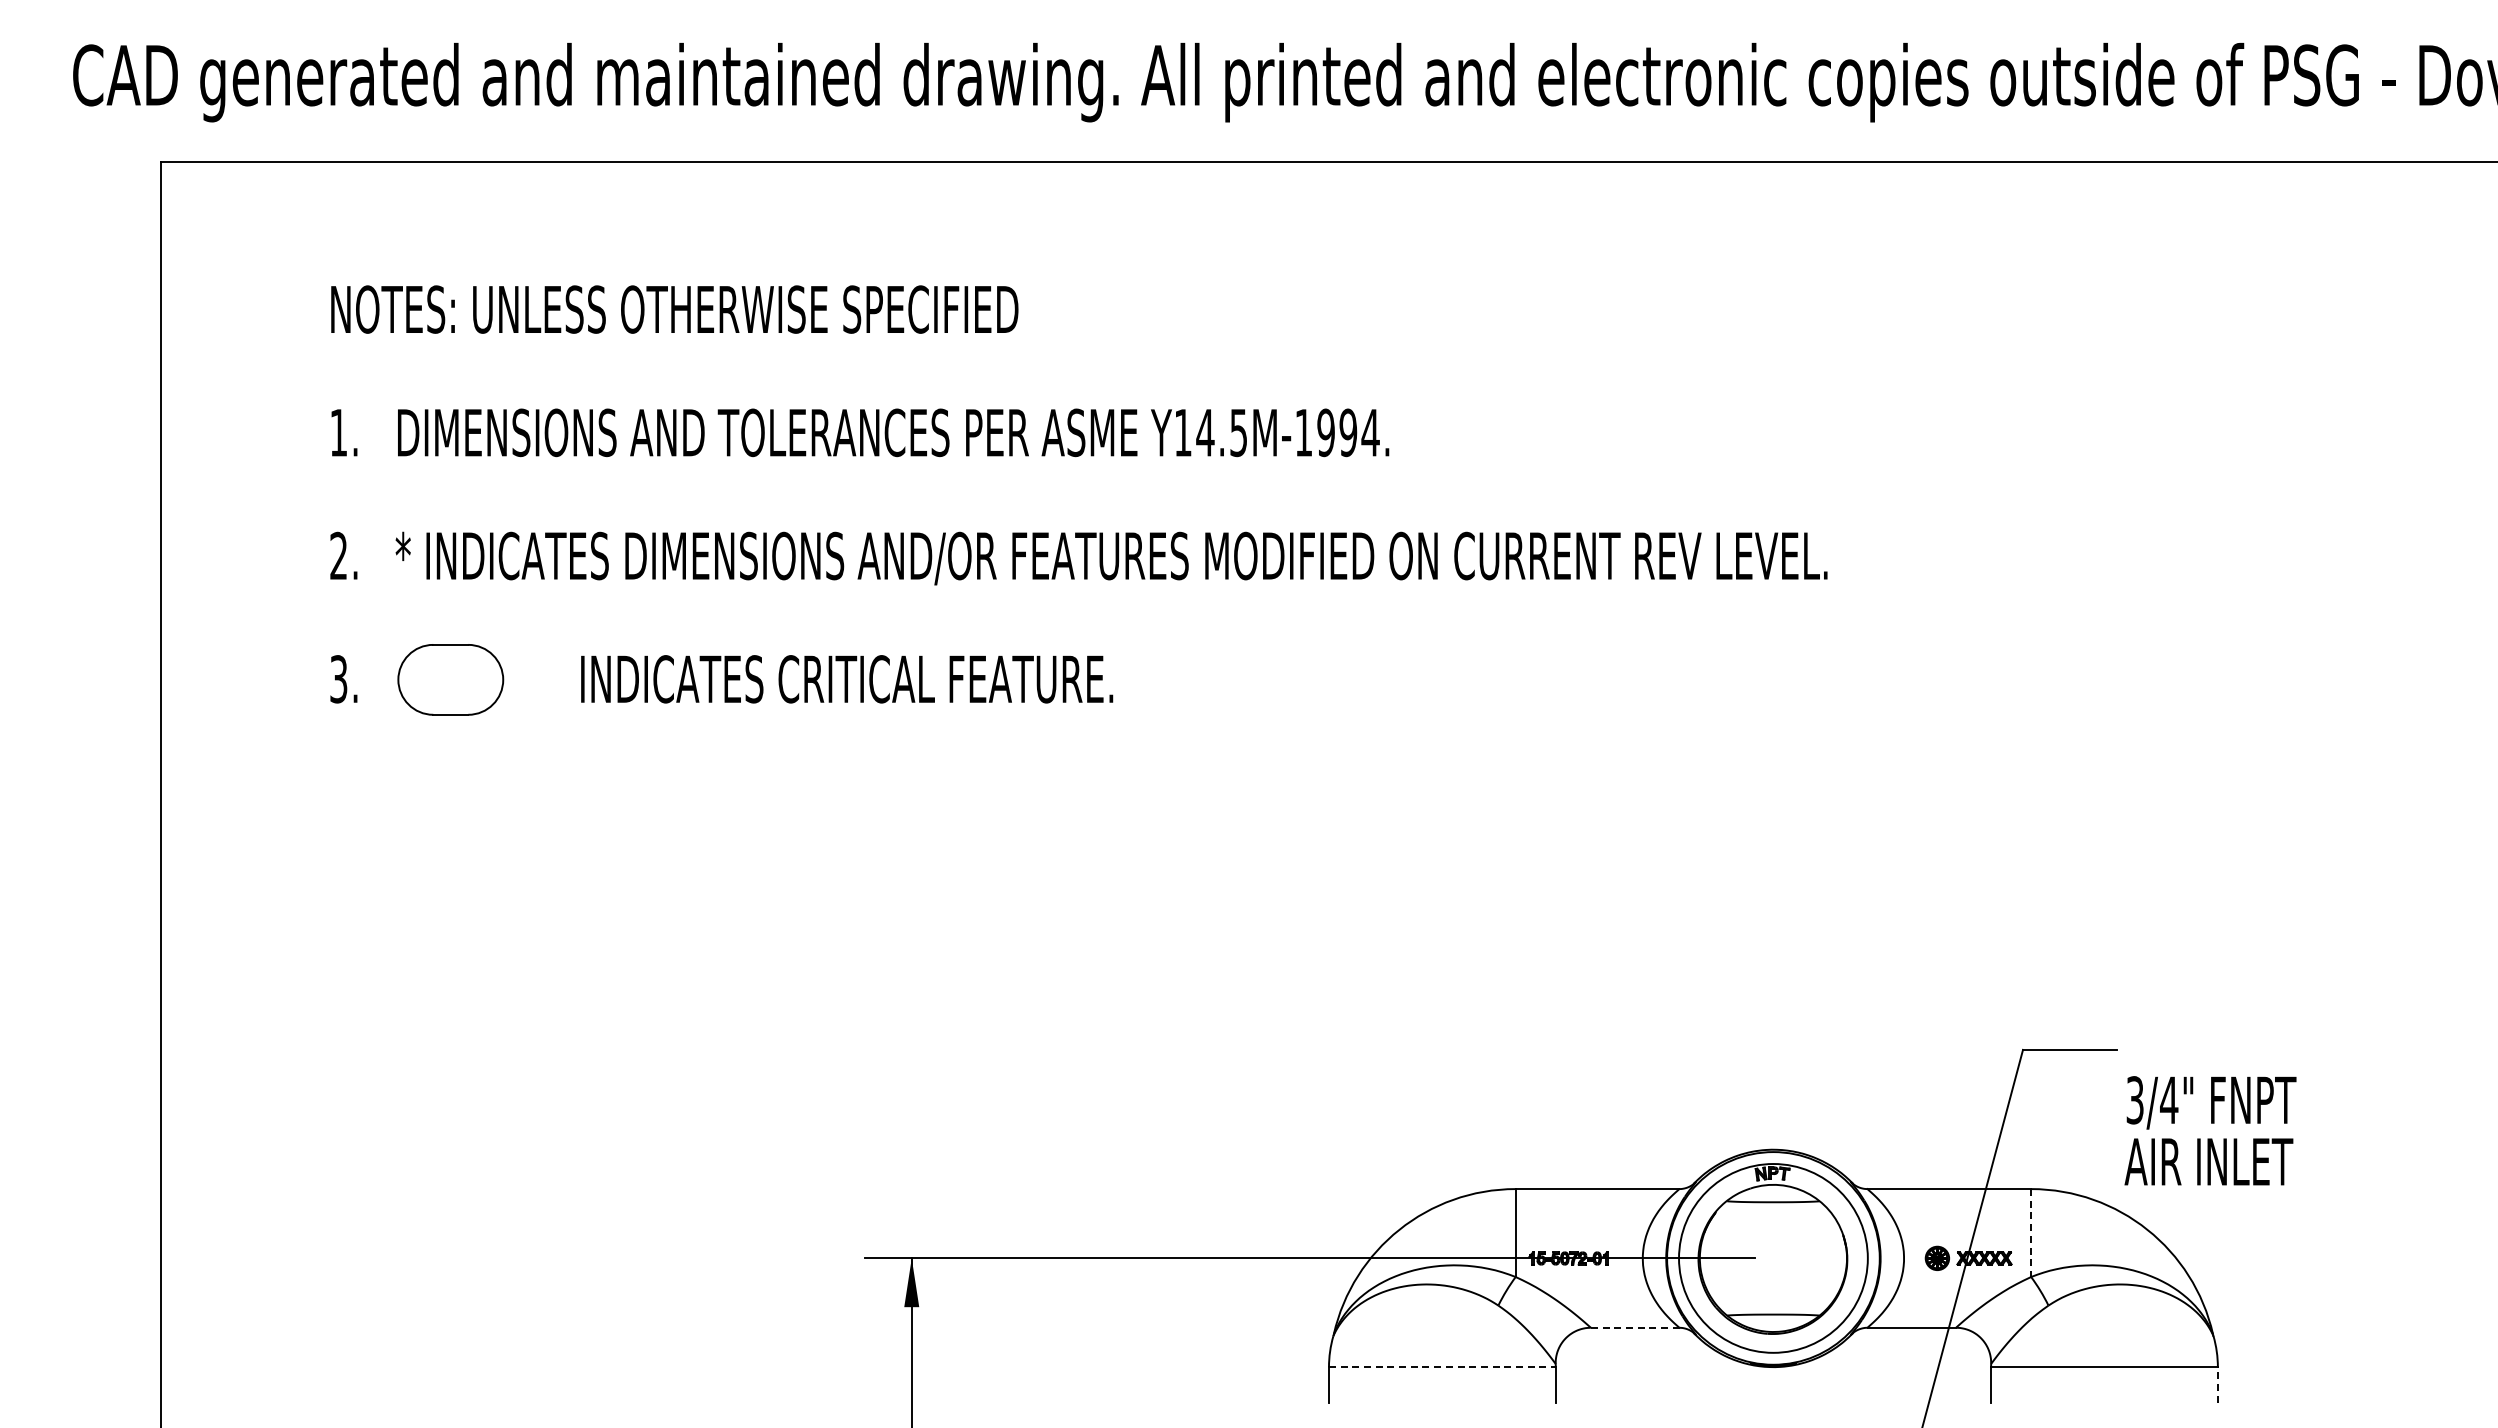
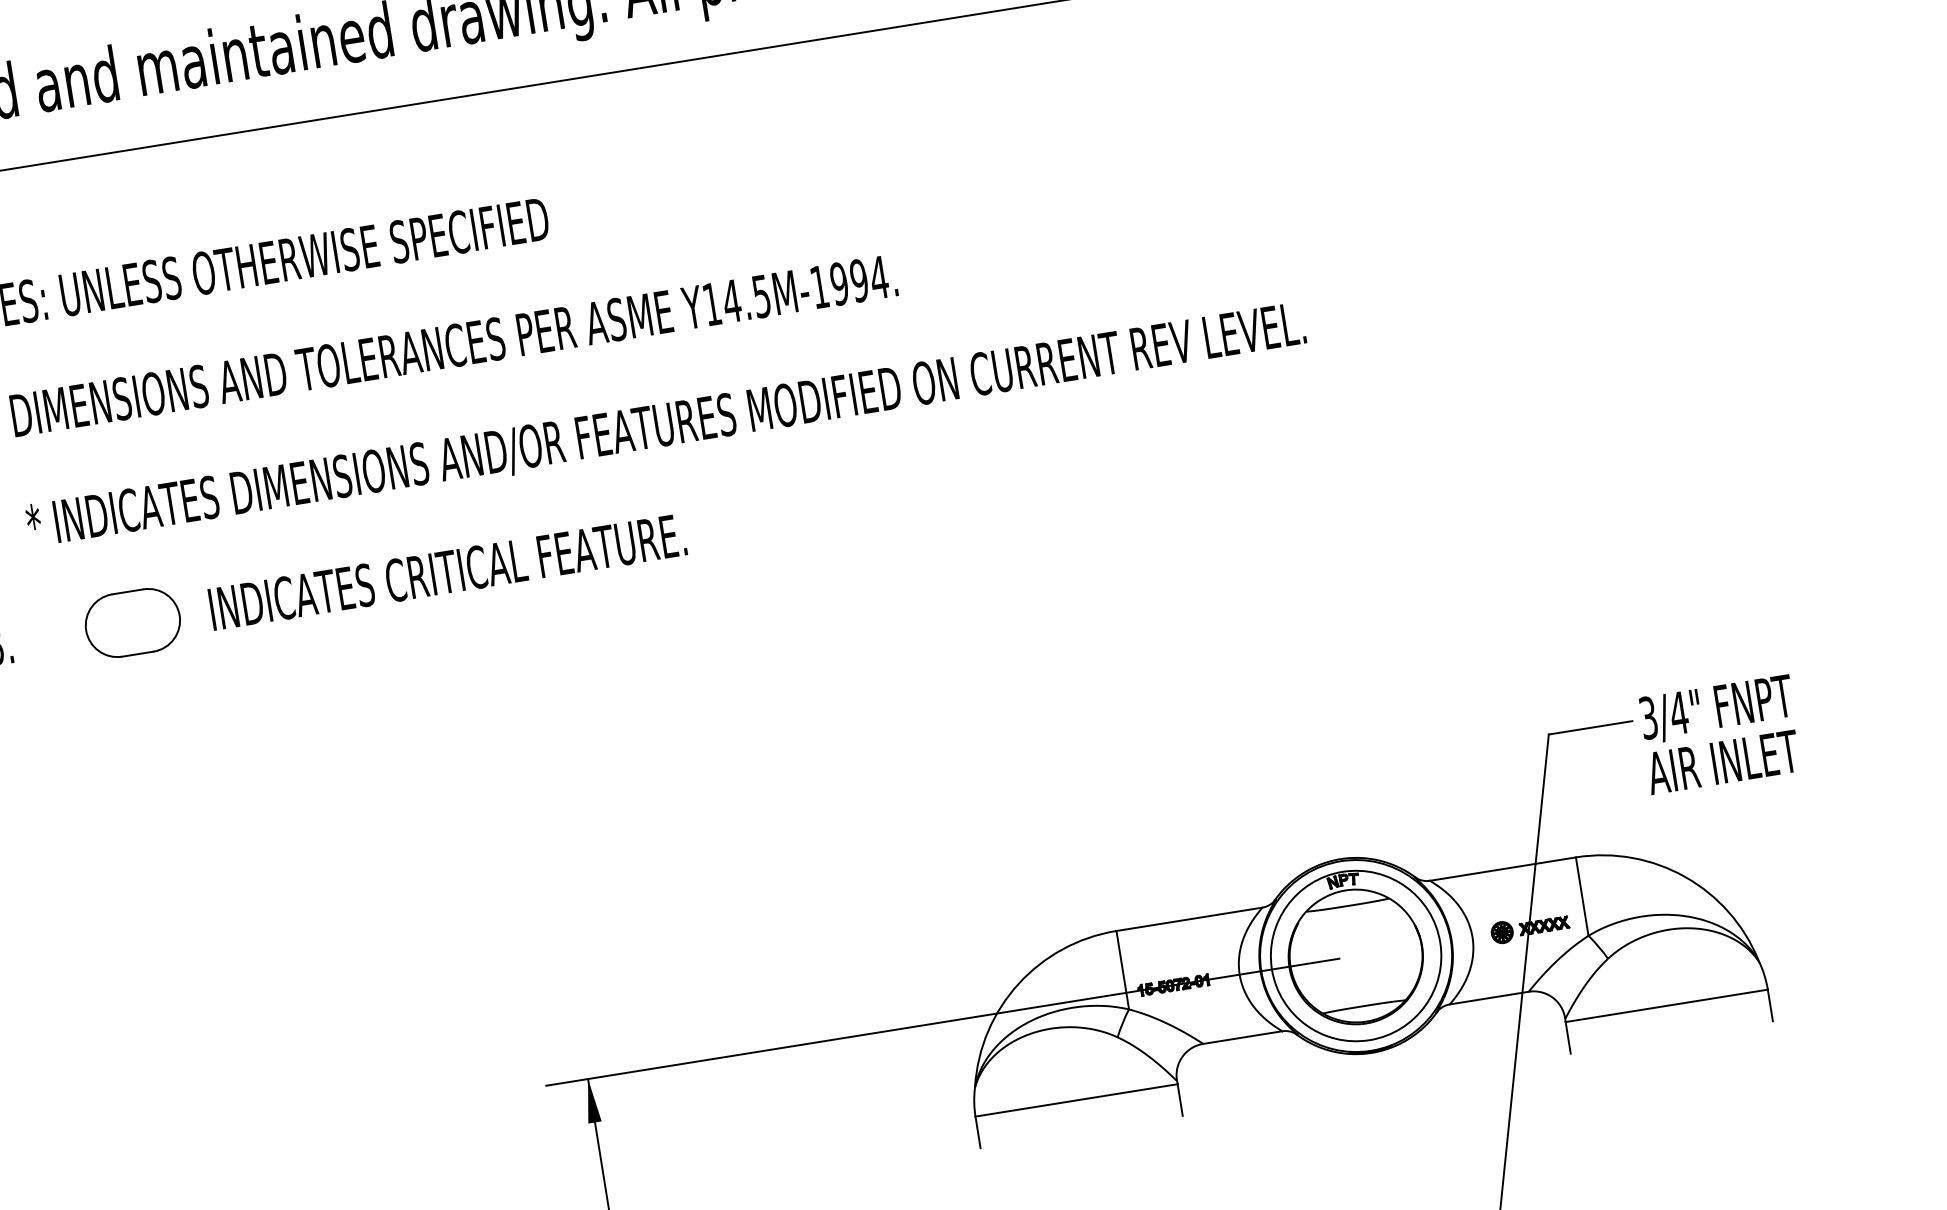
part: (450, 679) -> (132, 622), moved
text: (2210, 1130) -> (1720, 734), moved
line: (2031, 1233) -> (1582, 896), dashed -> solid
line: (1635, 1327) -> (1243, 1037), dashed -> solid
line: (1442, 1367) -> (1076, 1100), dashed -> solid
line: (2217, 1385) -> (1770, 1005), dashed -> solid

